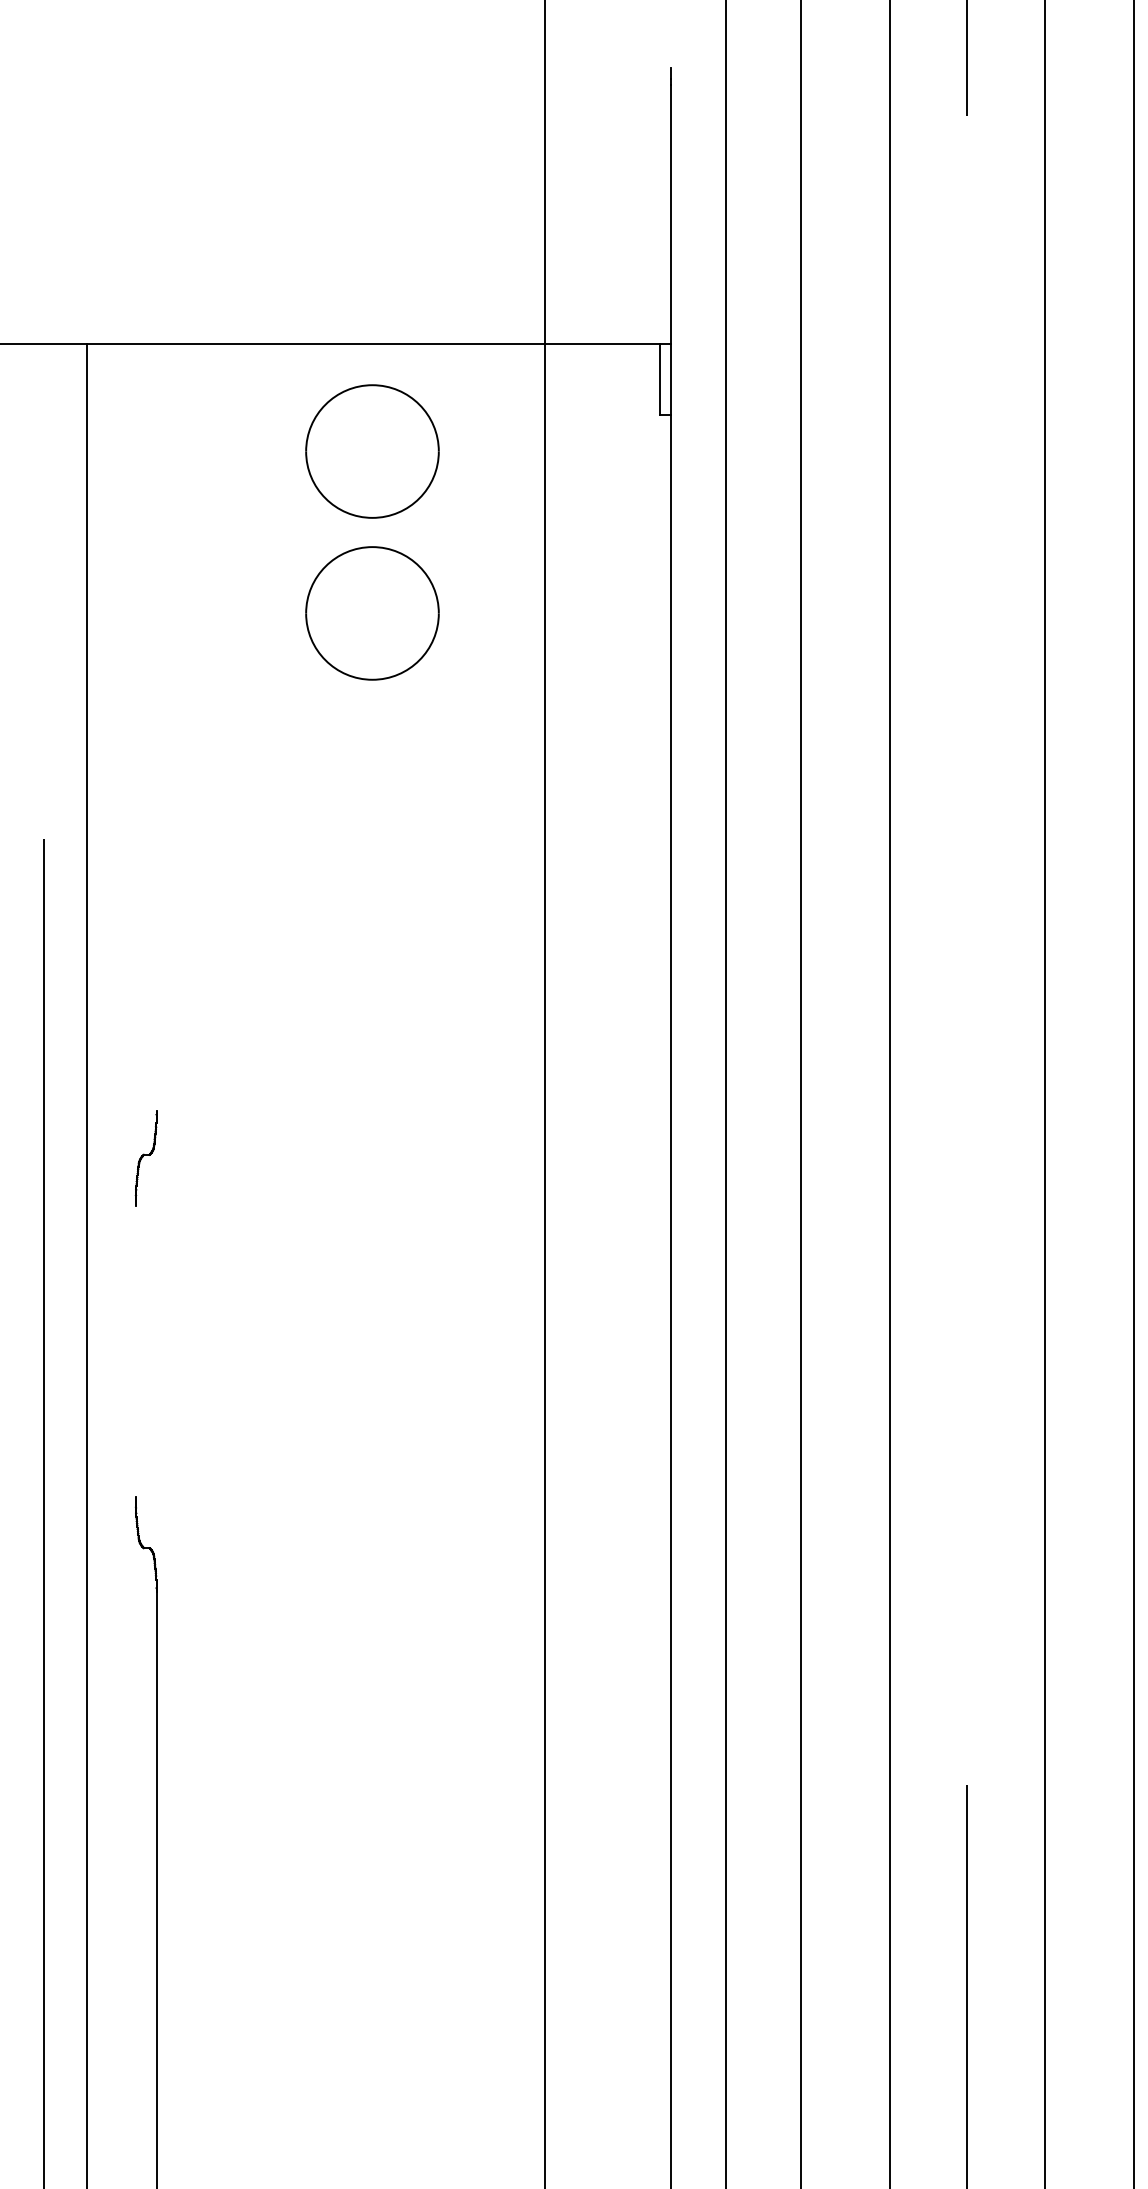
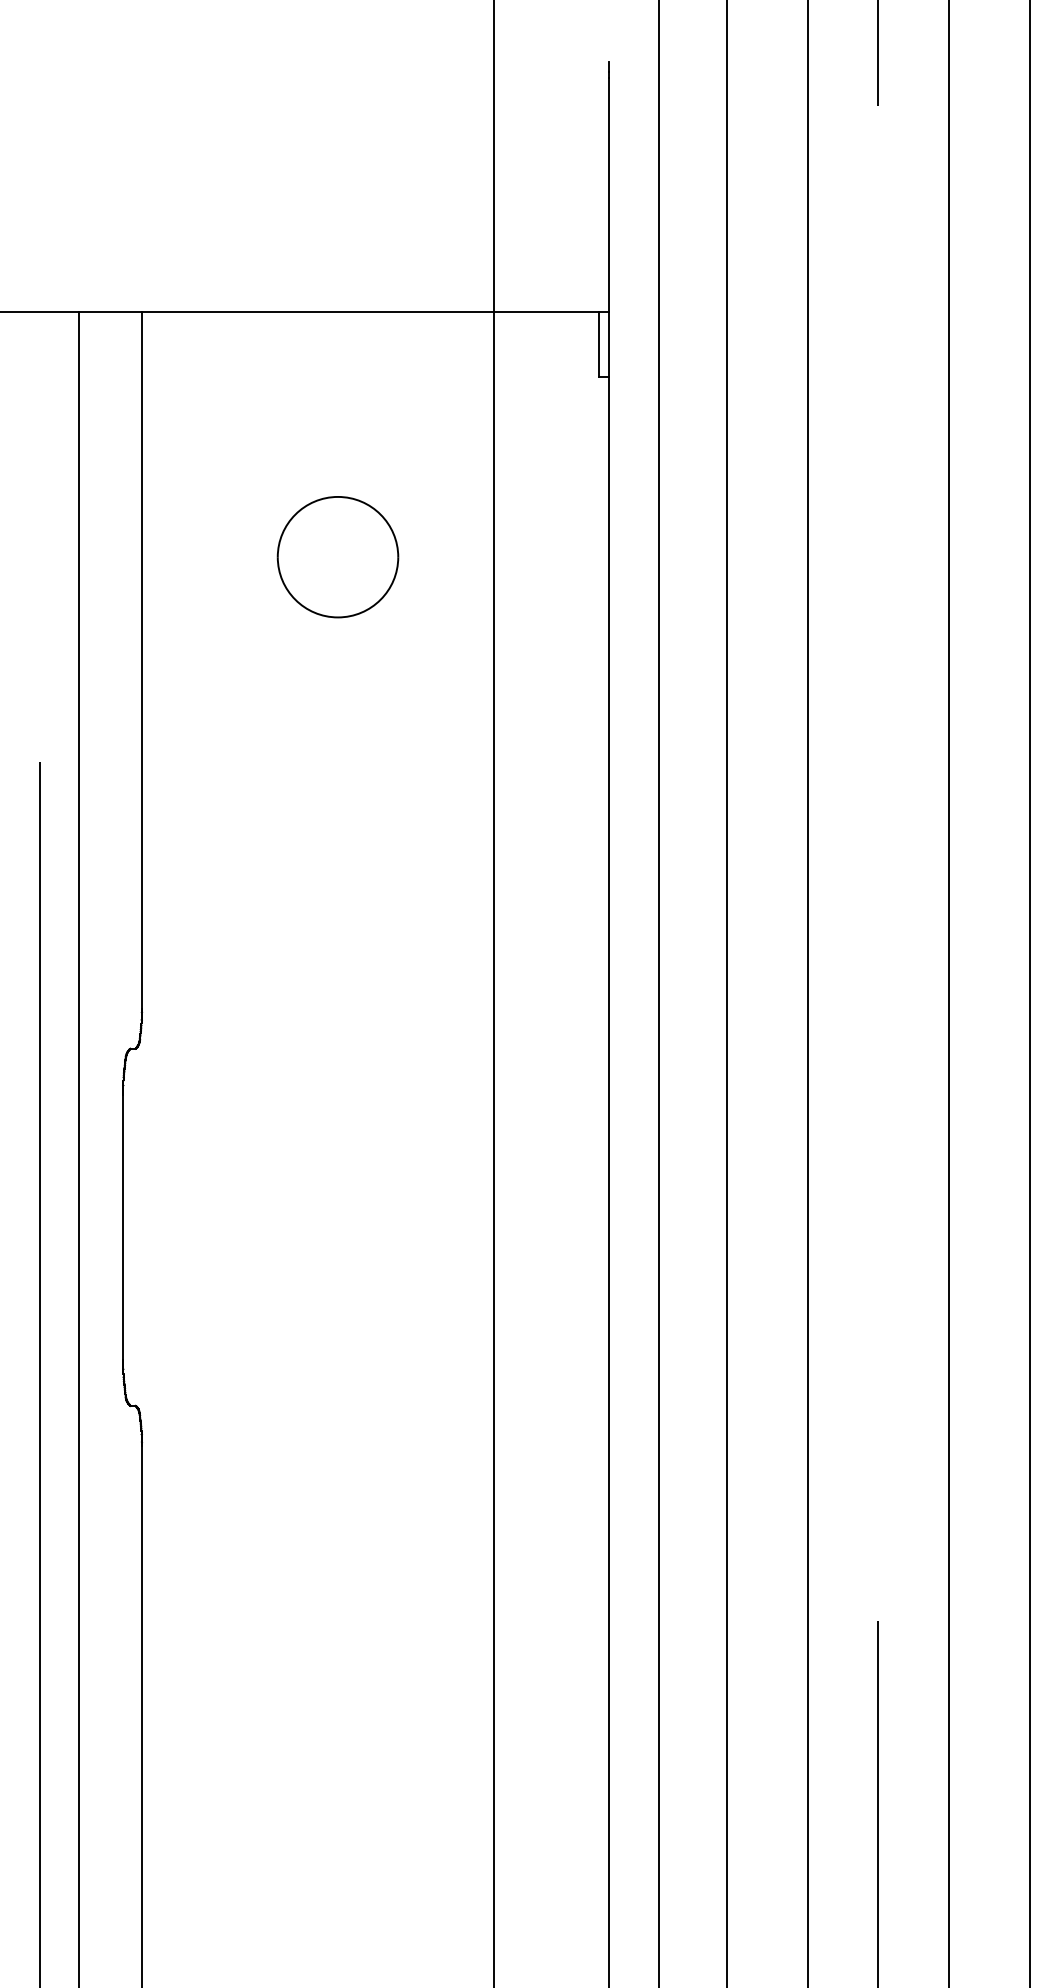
part: (371, 451) -> (337, 410), removed
line: (157, 727) -> (142, 660), added
line: (136, 1350) -> (123, 1226), added

